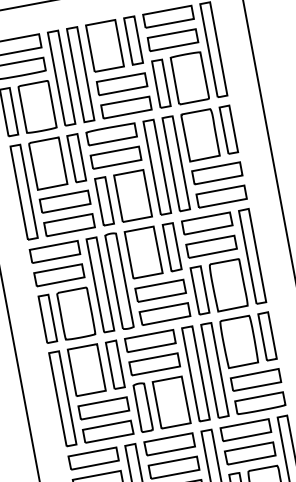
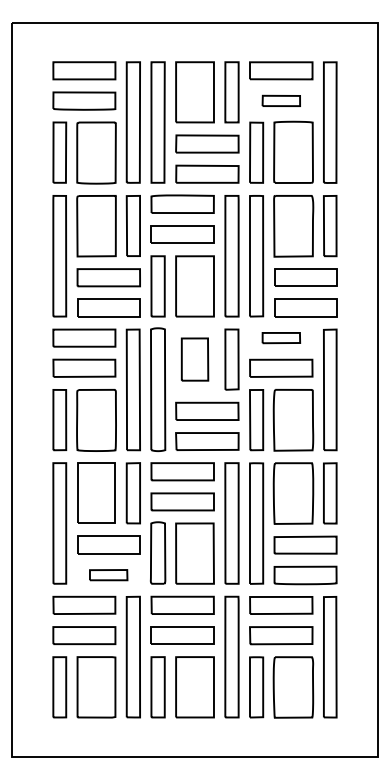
part: (173, 39) -> (281, 100), size x0.6
part: (207, 222) -> (281, 337), size x0.6
part: (143, 252) -> (194, 359), size x0.7
part: (107, 431) -> (108, 574), size x0.6

